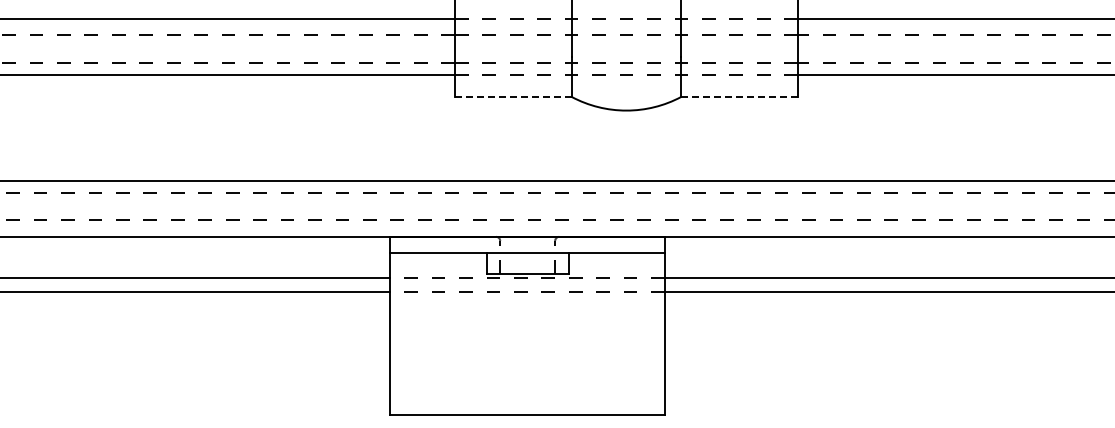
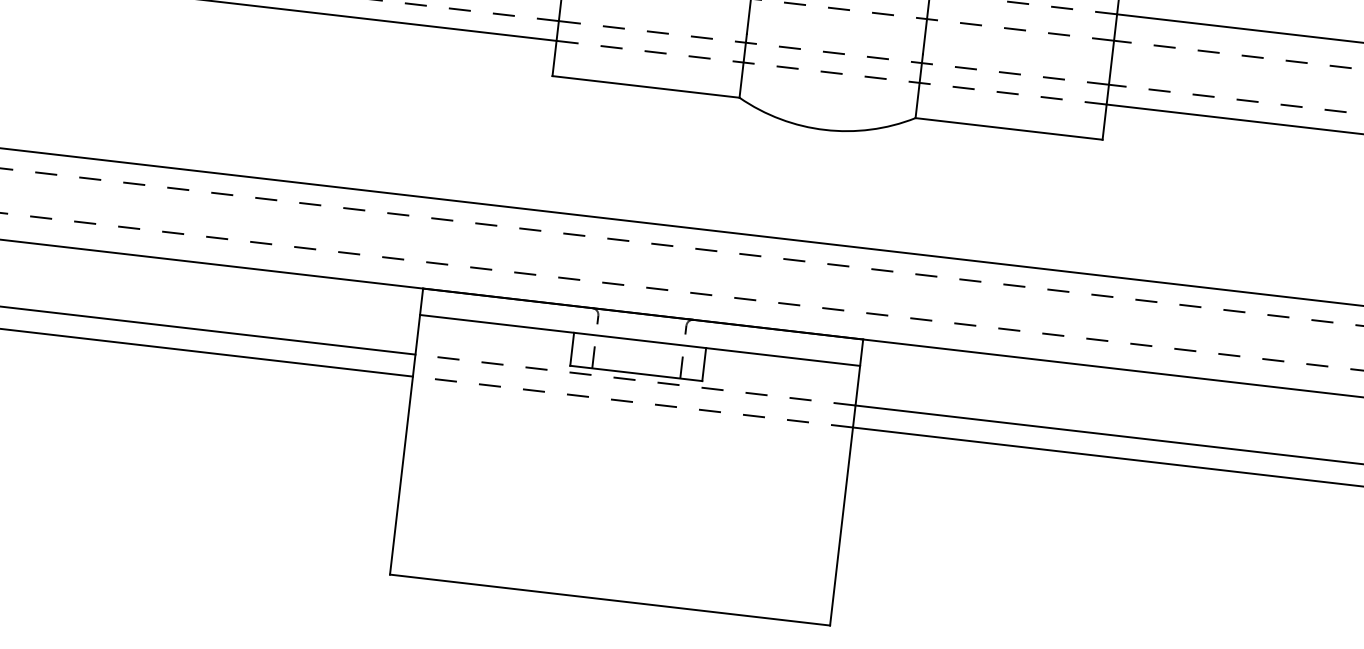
line: (512, 96) -> (644, 86), dashed -> solid
line: (739, 96) -> (1008, 128), dashed -> solid

